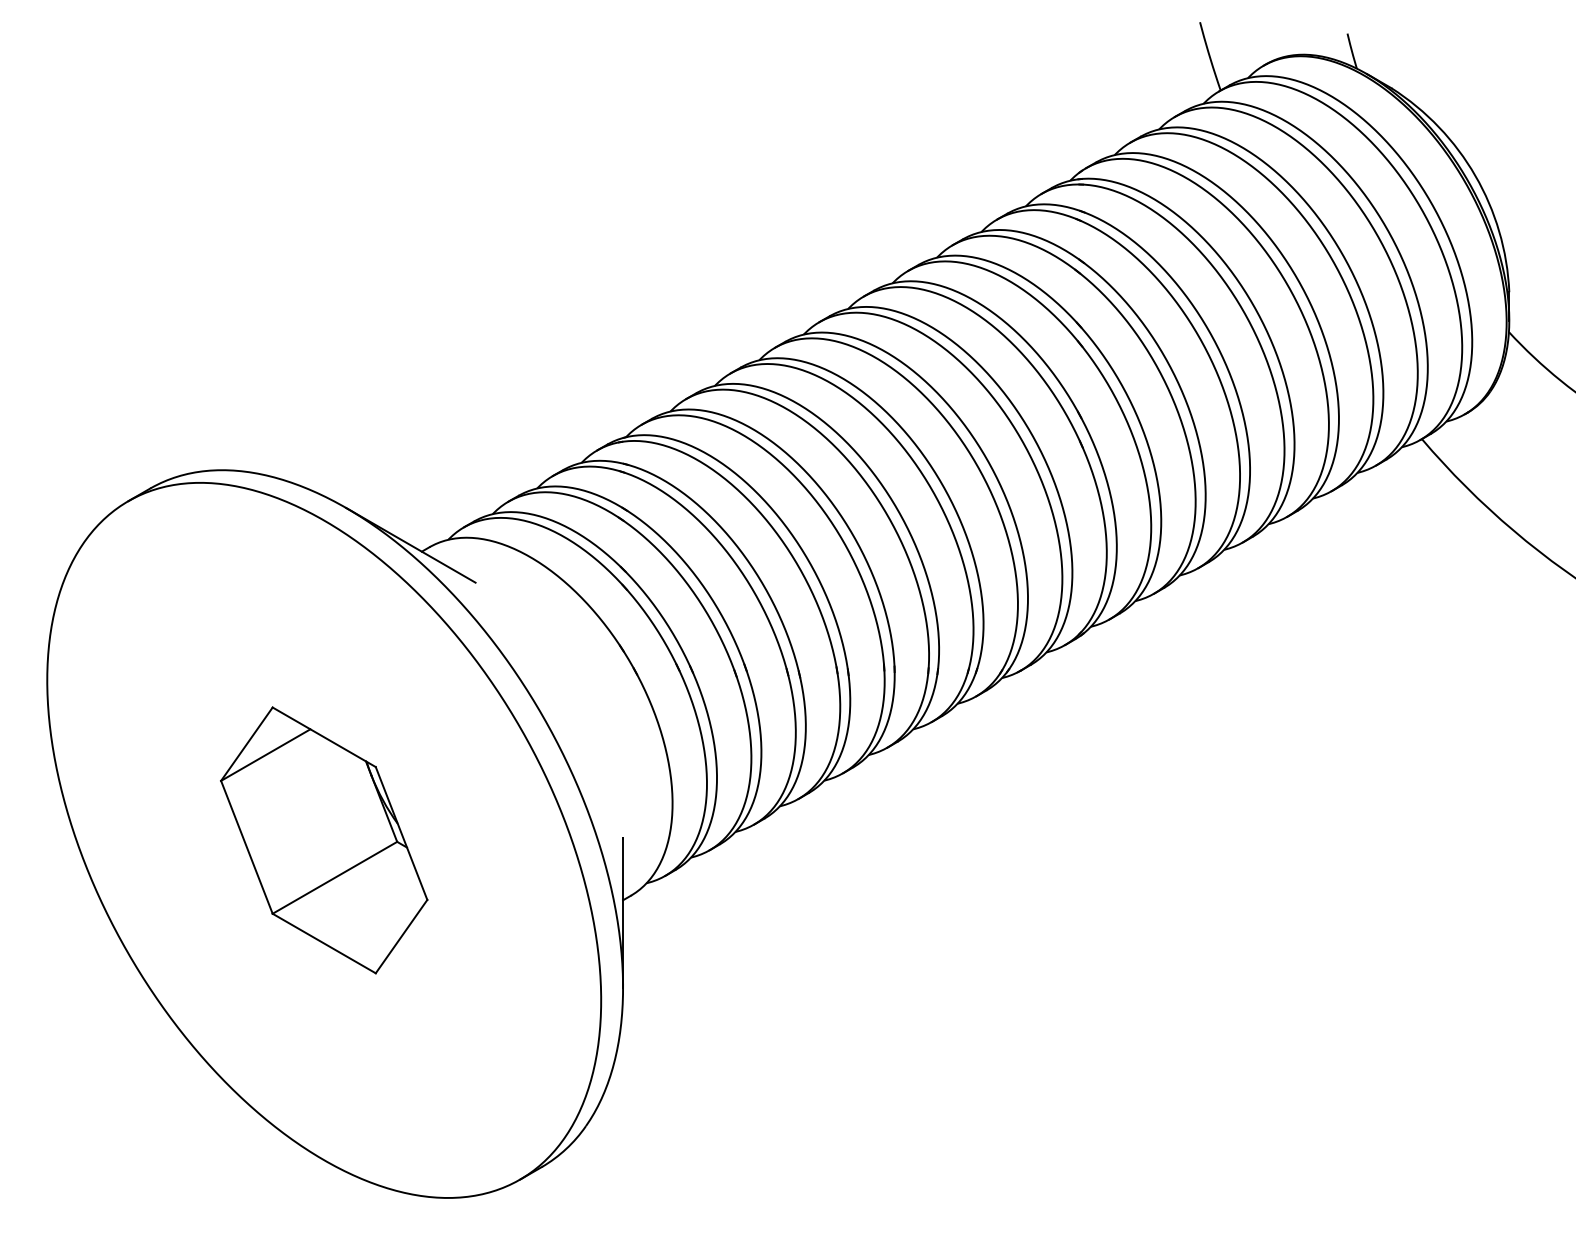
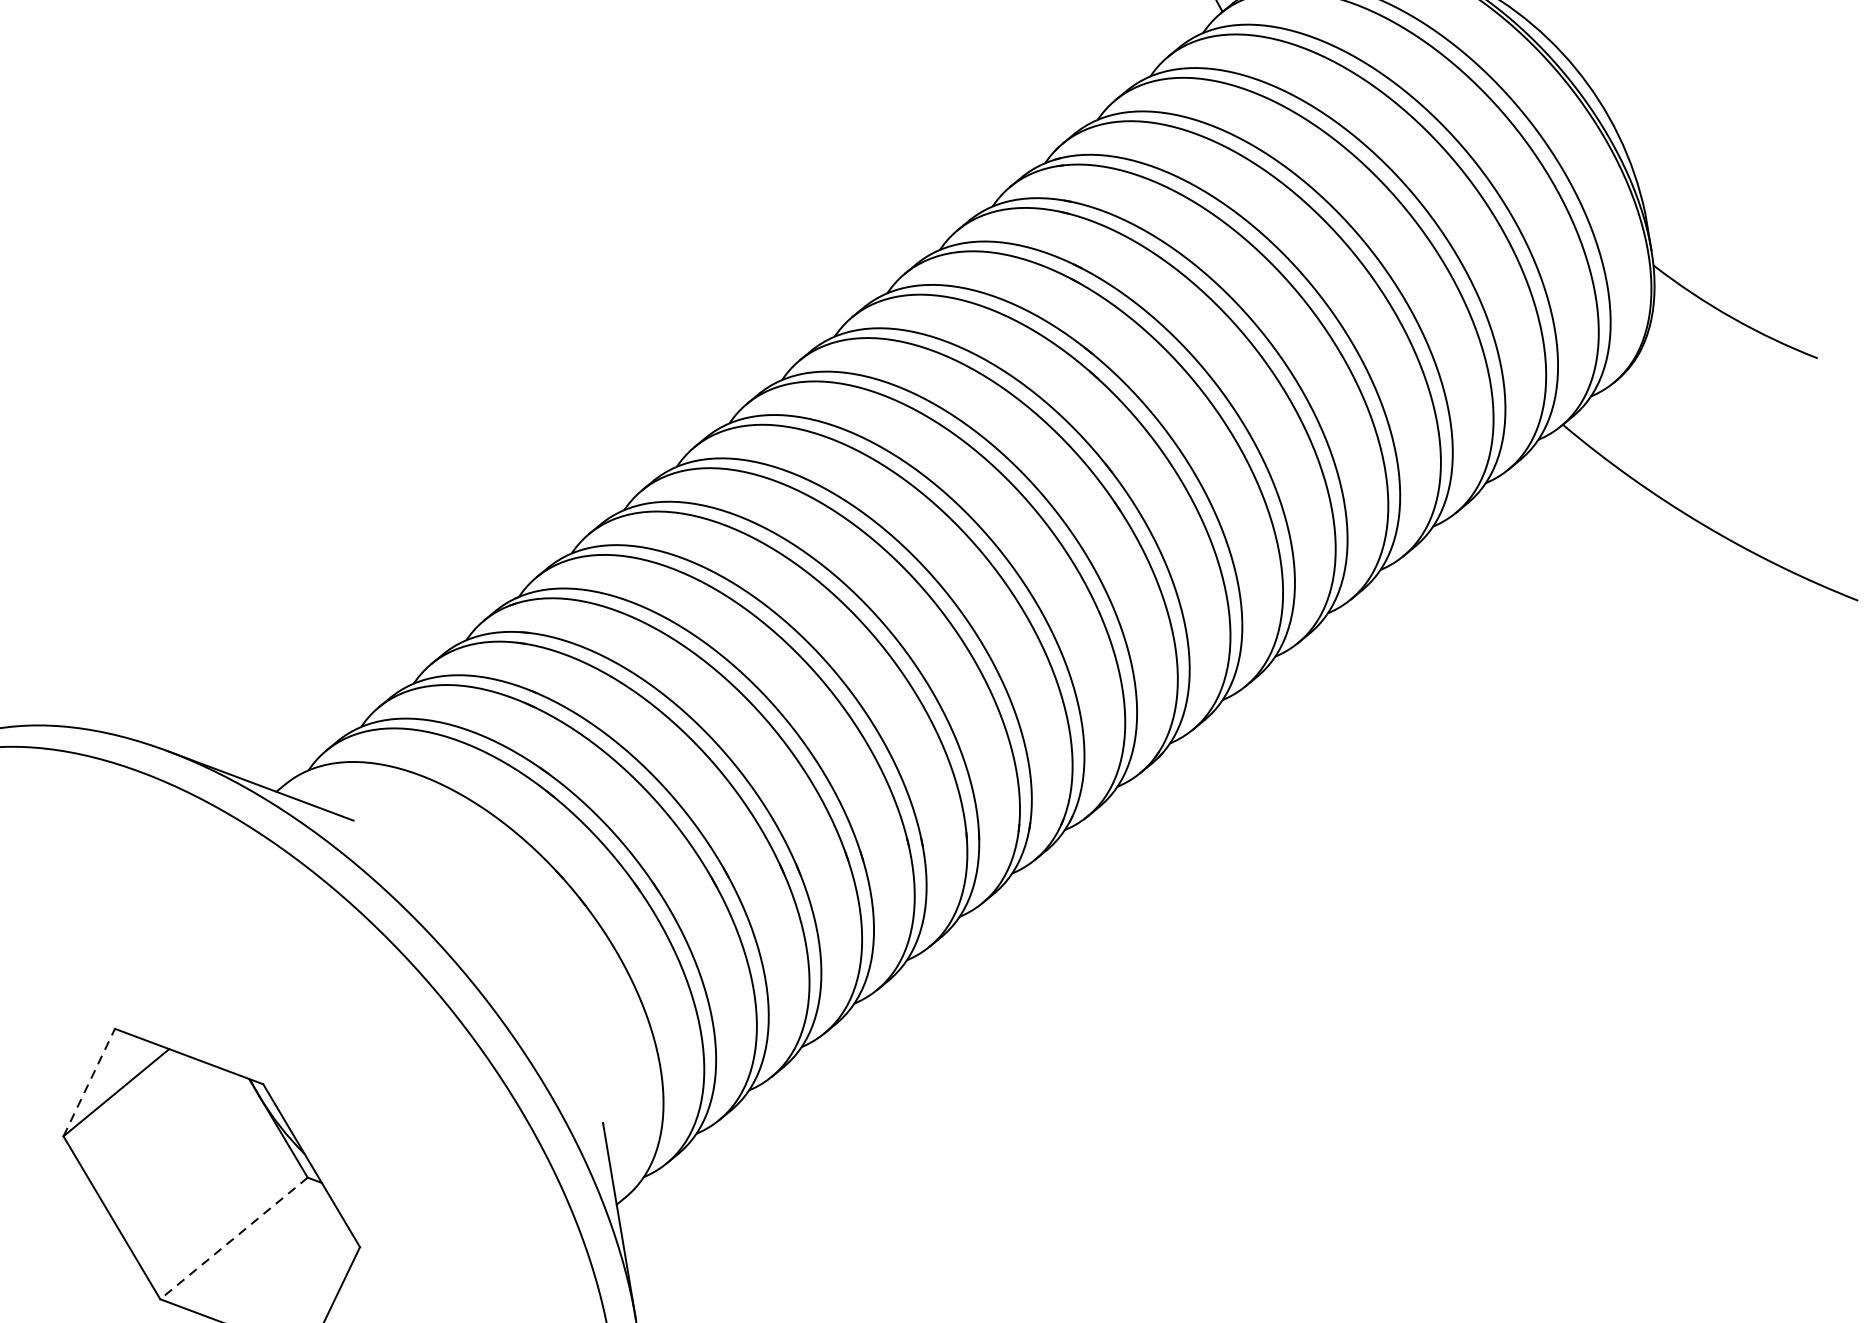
line: (246, 744) -> (88, 1083), solid -> dashed
line: (334, 877) -> (233, 1238), solid -> dashed

